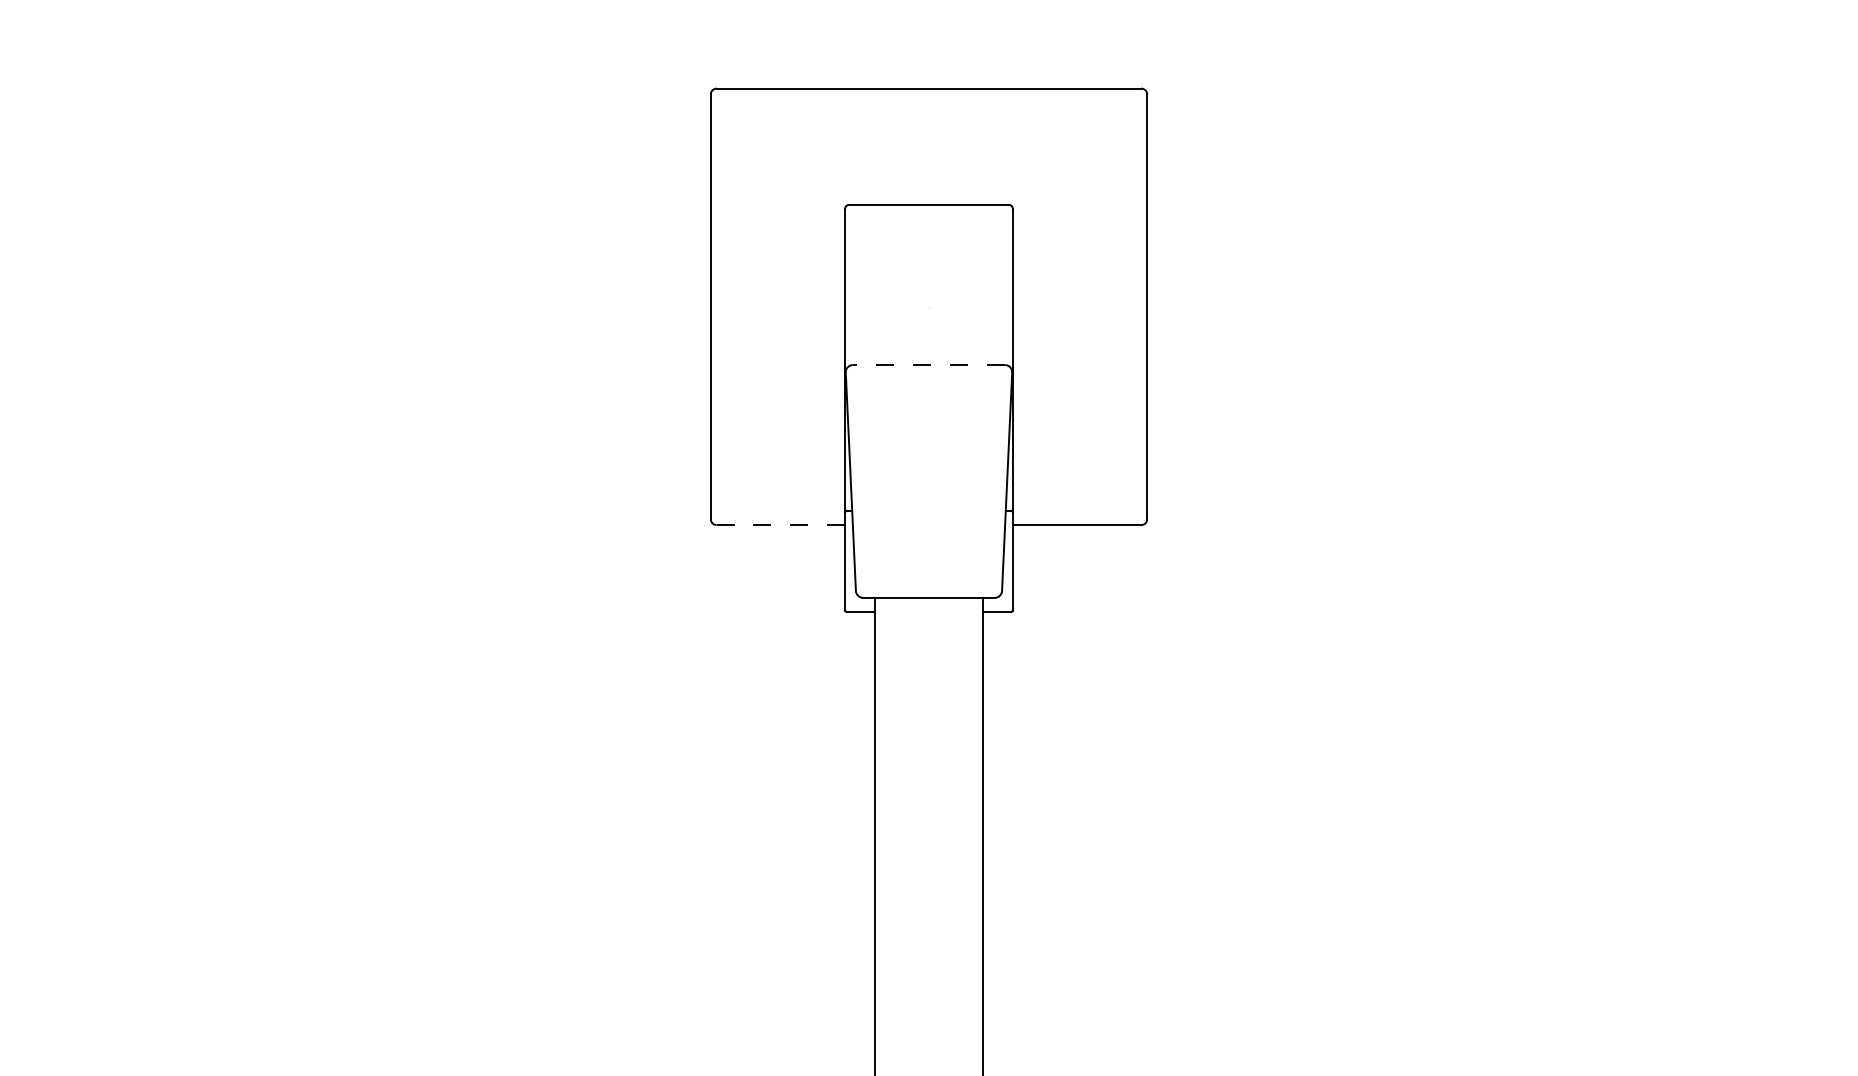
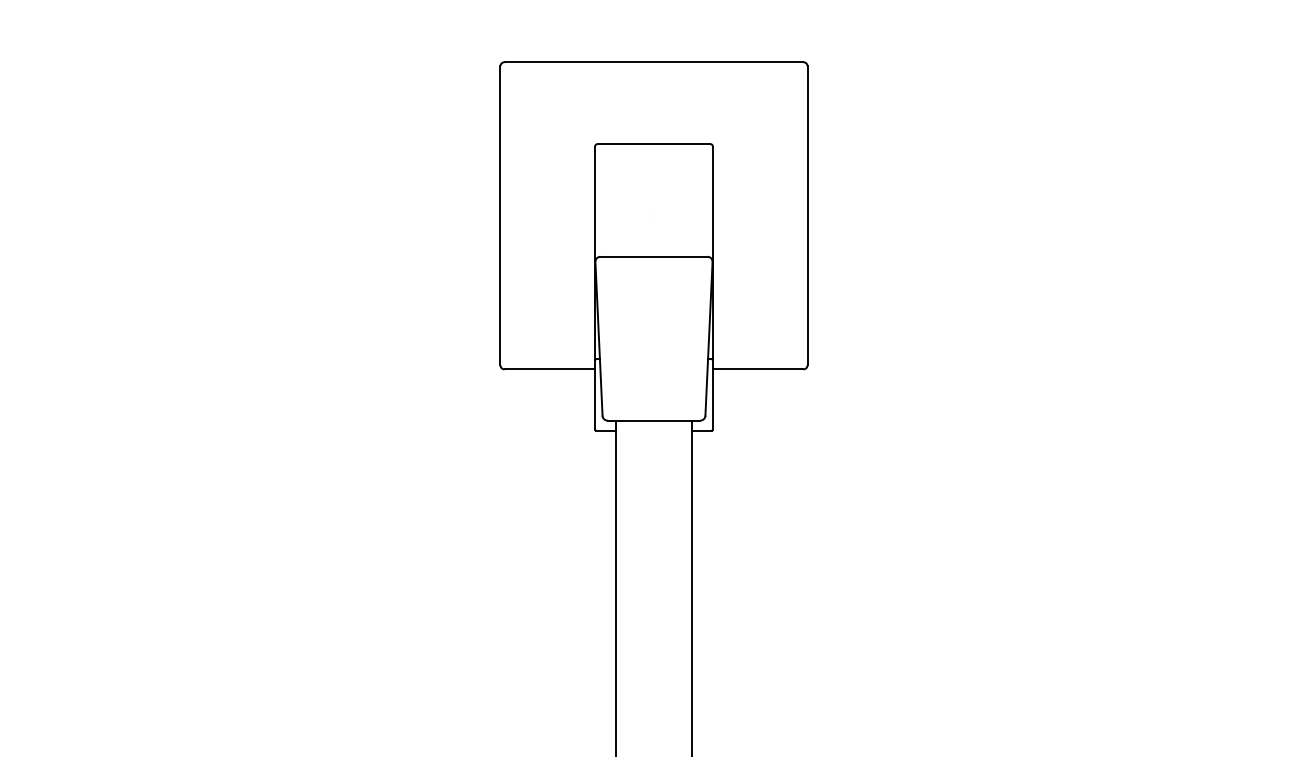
line: (928, 365) -> (653, 257), dashed -> solid
line: (780, 525) -> (549, 369), dashed -> solid

